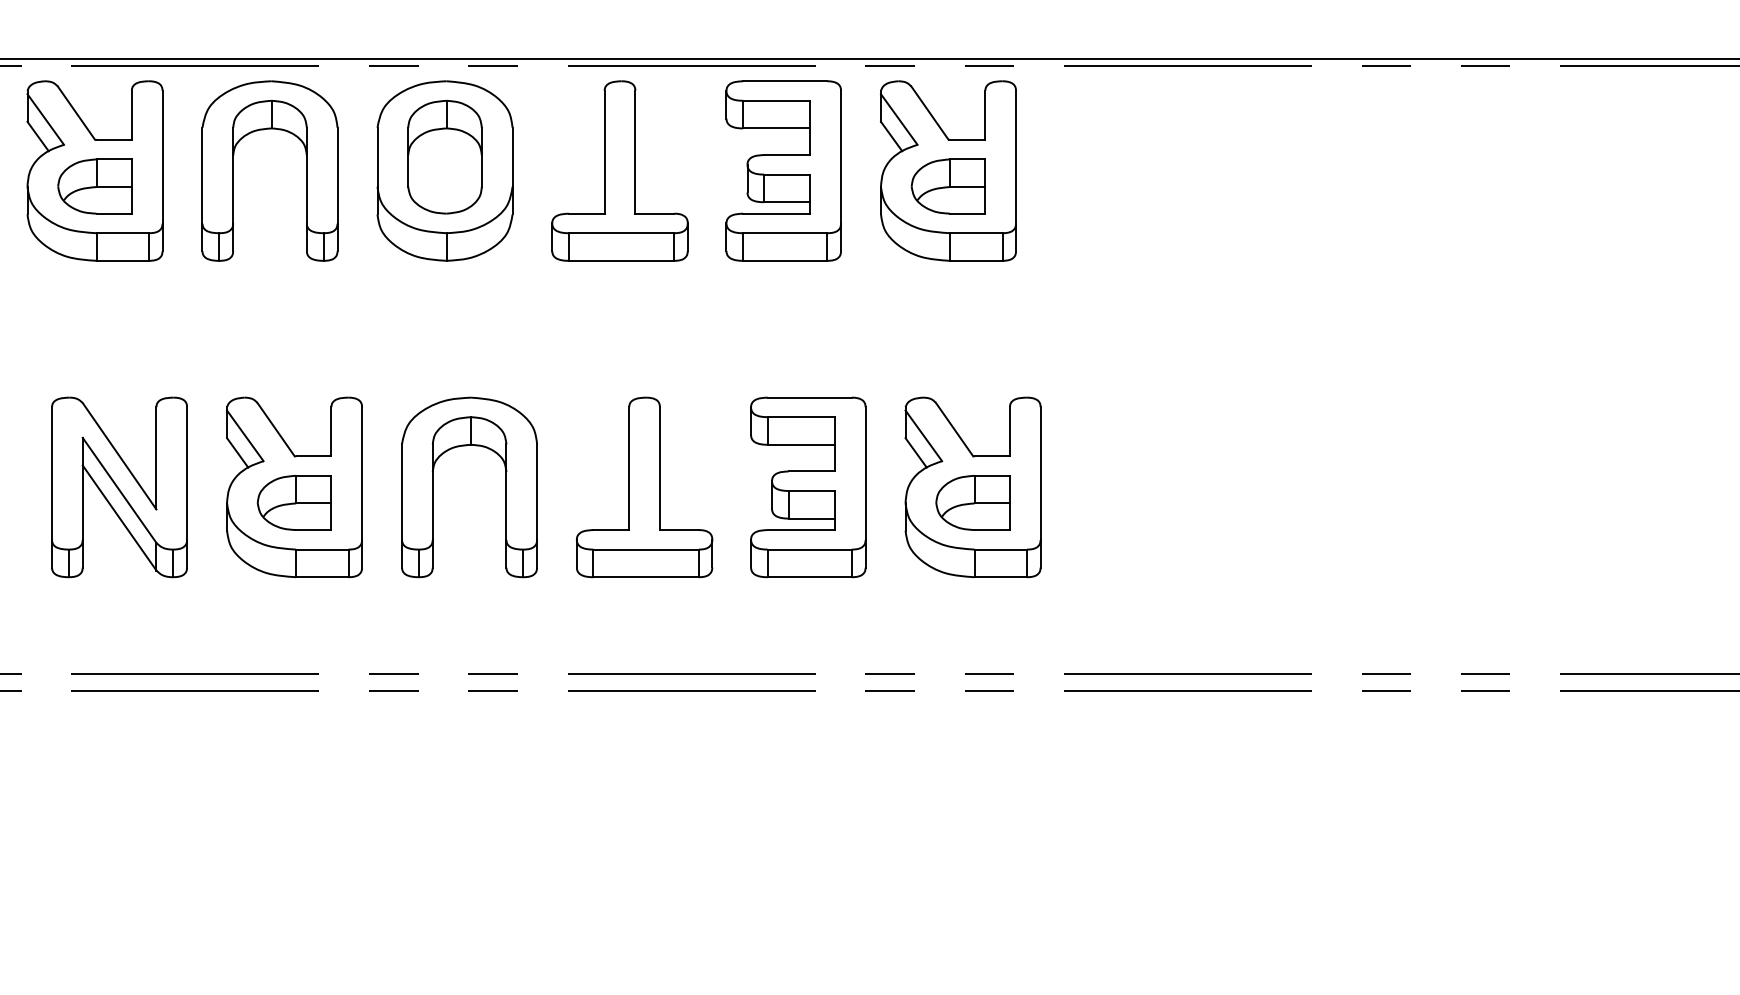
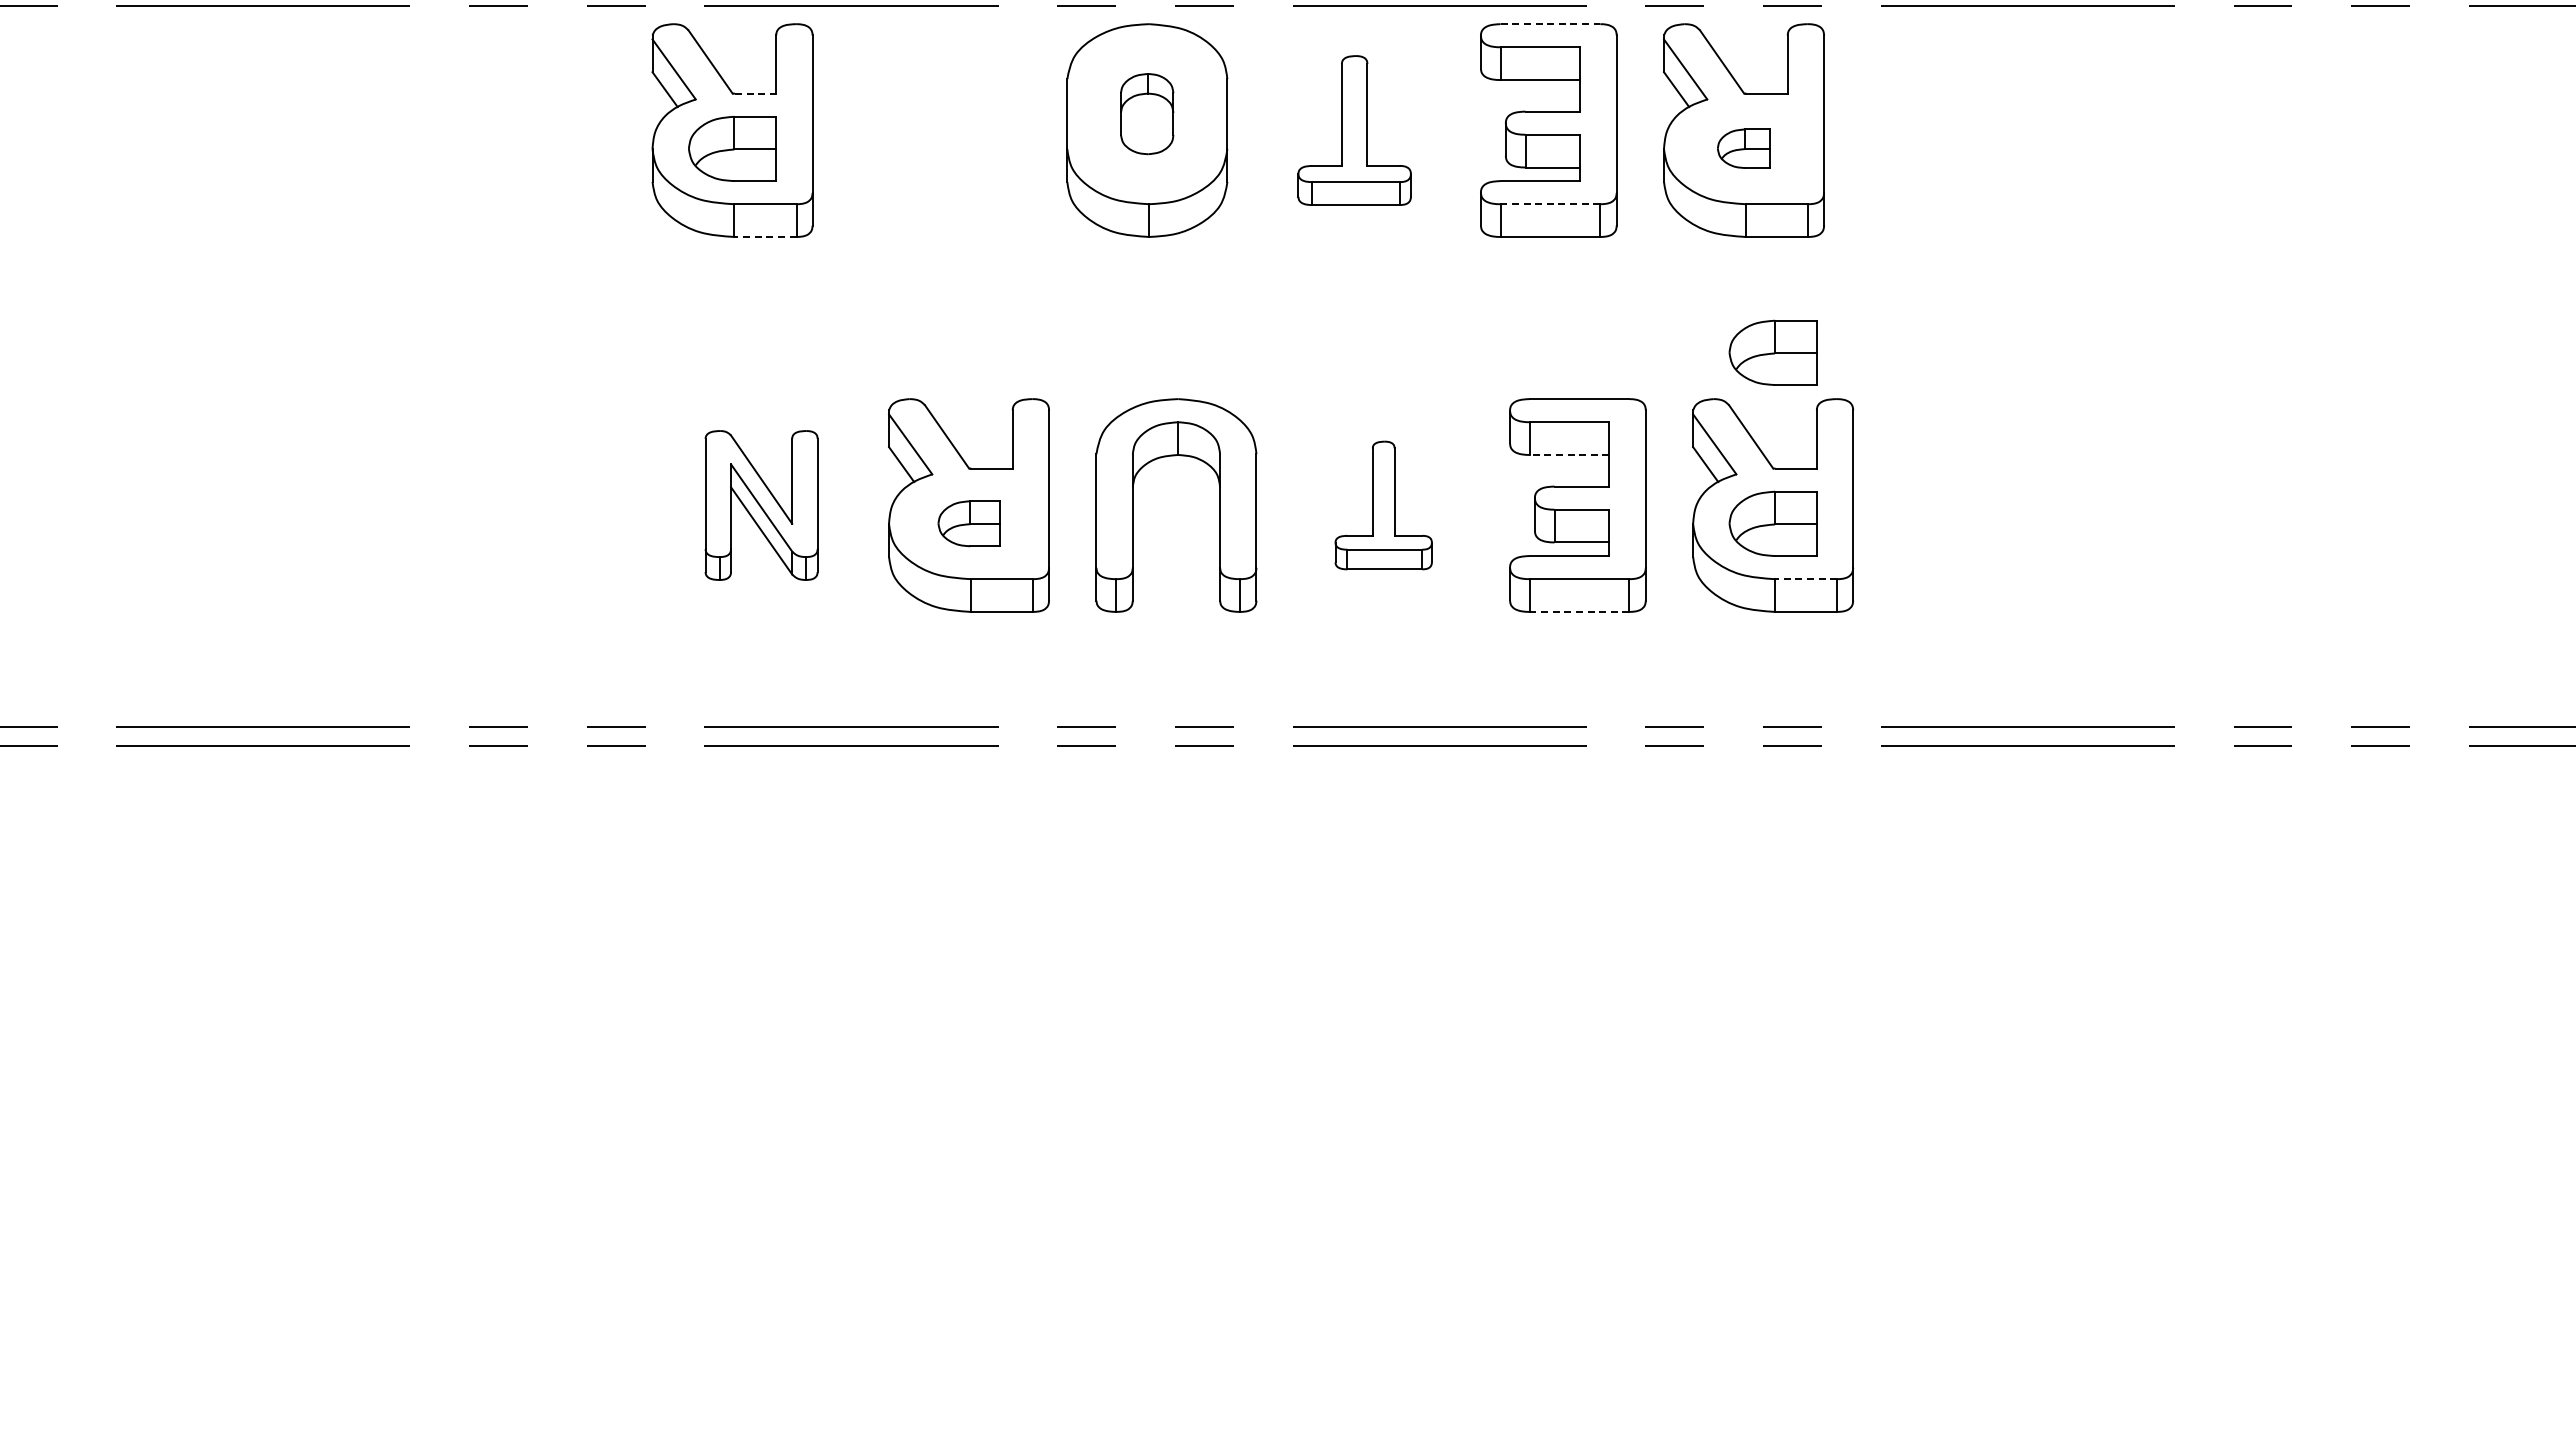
line: (785, 81) -> (1550, 24), solid -> dashed
line: (114, 139) -> (755, 93), solid -> dashed
part: (444, 156) -> (1146, 113), size x0.6
part: (233, 171) -> (896, 130), removed
part: (619, 171) -> (1354, 130), size x0.7
part: (948, 186) -> (1743, 148), size x0.6
line: (785, 233) -> (1550, 204), solid -> dashed
line: (121, 260) -> (764, 236), solid -> dashed
part: (972, 358) -> (1772, 352), added
line: (801, 445) -> (1569, 455), solid -> dashed
part: (119, 487) -> (761, 505), size x0.7
part: (644, 487) -> (1383, 505), size x0.6
part: (294, 502) -> (968, 523), size x0.7
line: (1000, 549) -> (1805, 579), solid -> dashed
line: (809, 576) -> (1579, 611), solid -> dashed

